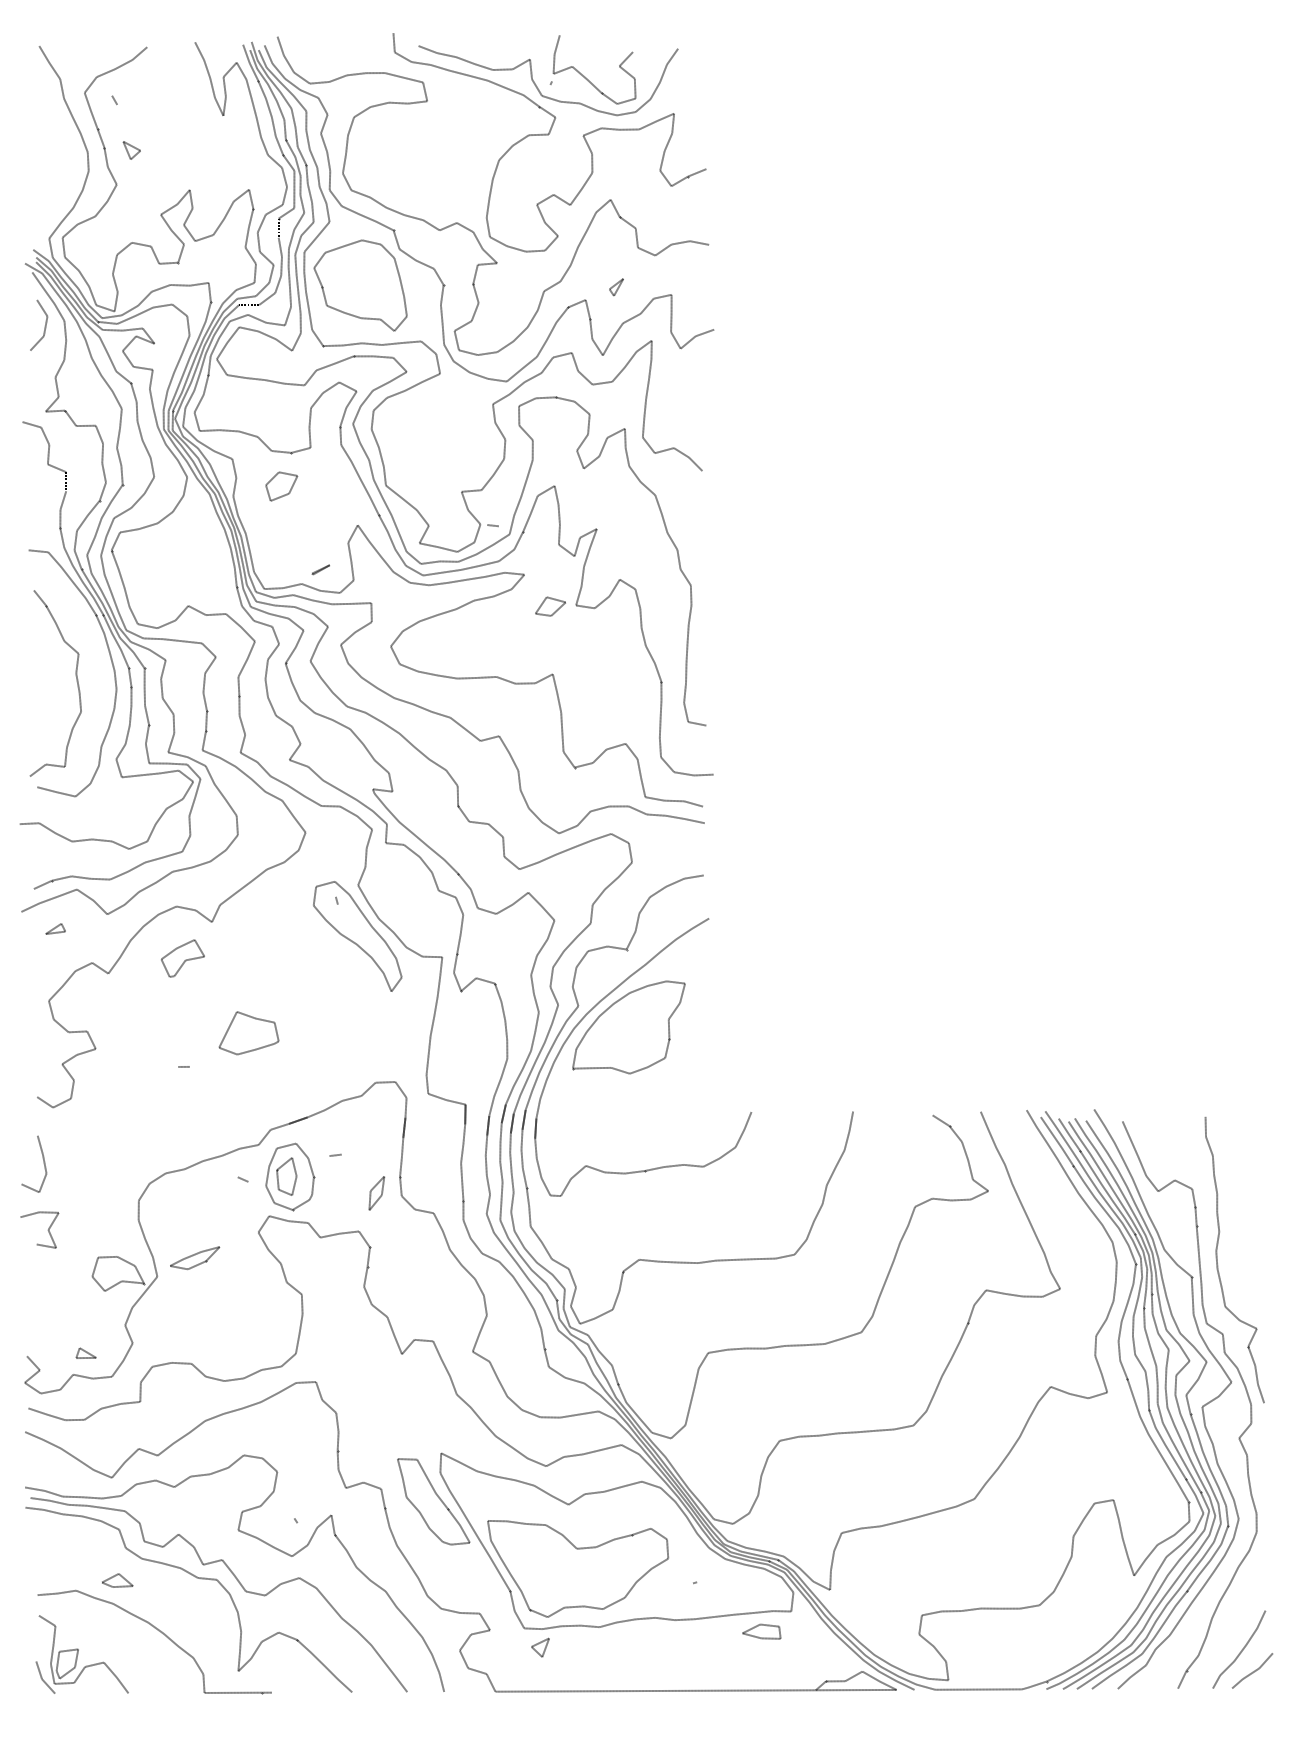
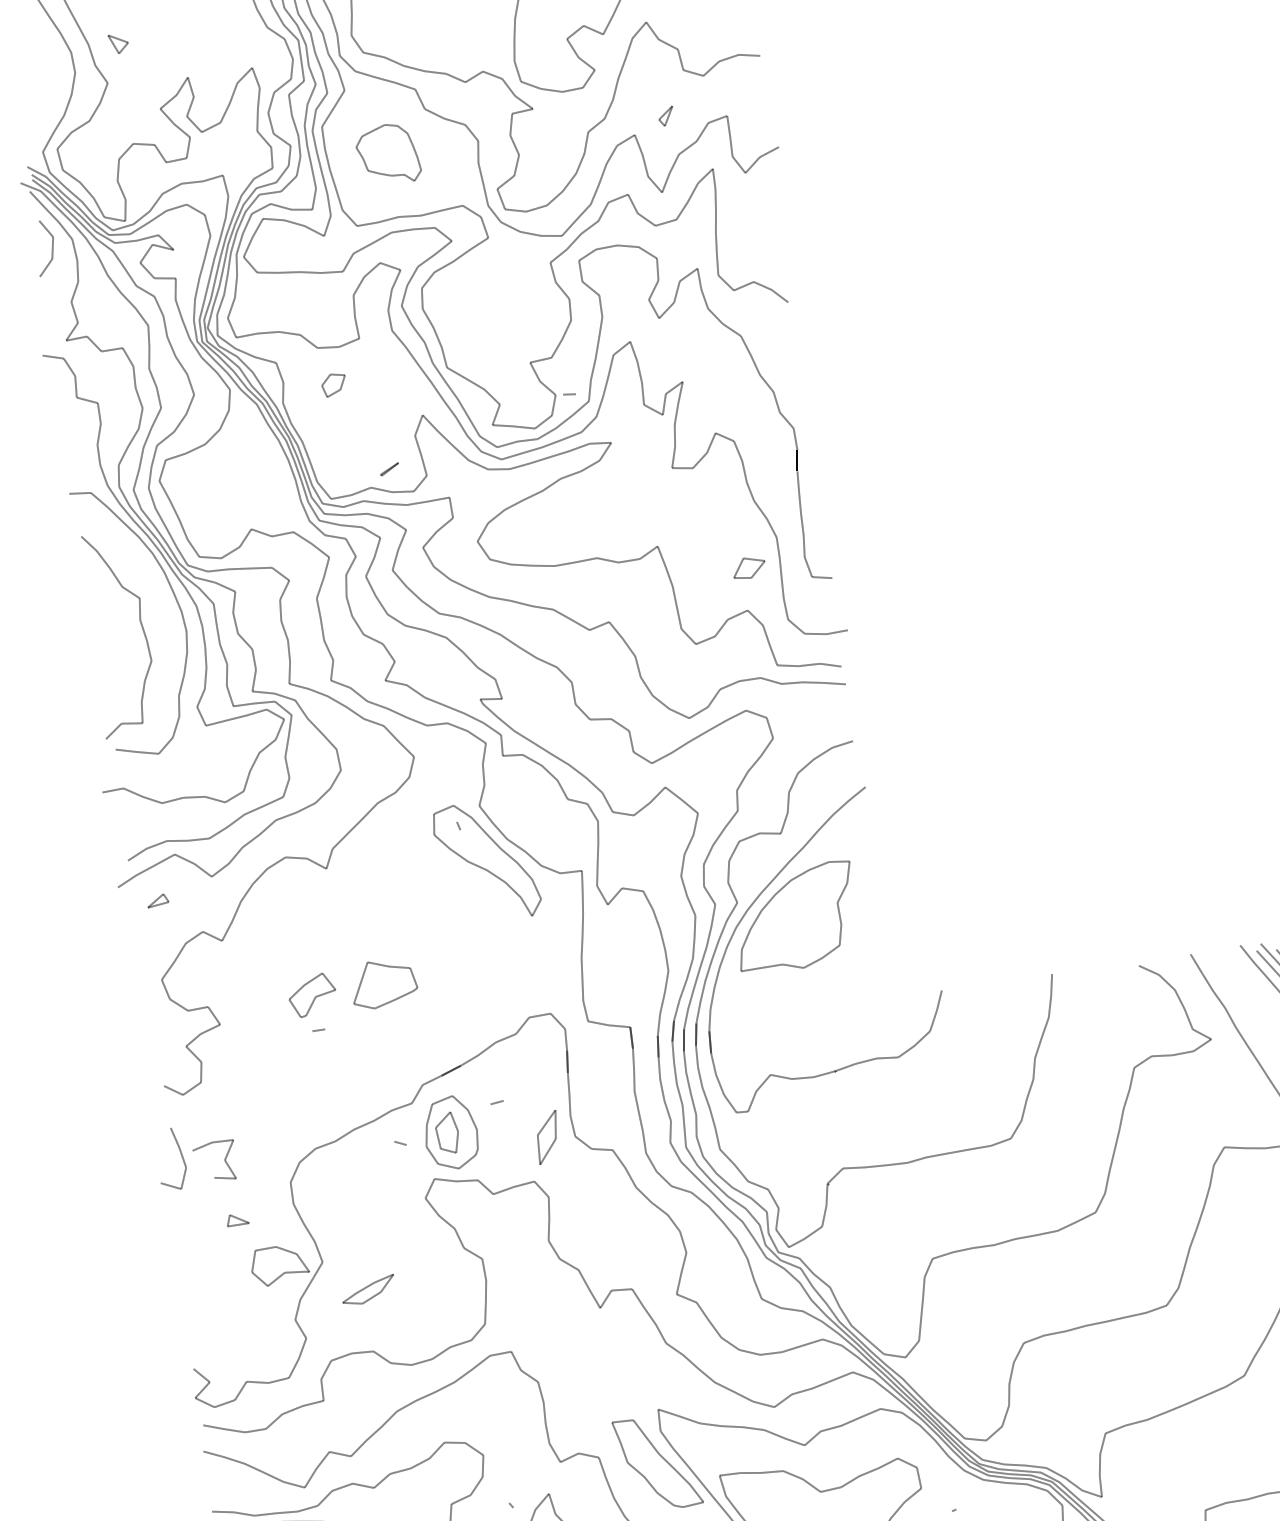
part: (360, 285) -> (388, 154), size x0.6
part: (281, 486) -> (333, 385), size x0.7
part: (550, 606) -> (749, 567), moved
part: (182, 958) -> (312, 995), moved
part: (376, 1193) -> (547, 1137), size x1.4
curve: (47, 1230) -> (223, 1160), moved
part: (195, 1257) -> (368, 1289), moved
part: (85, 1352) -> (236, 1218), moved

